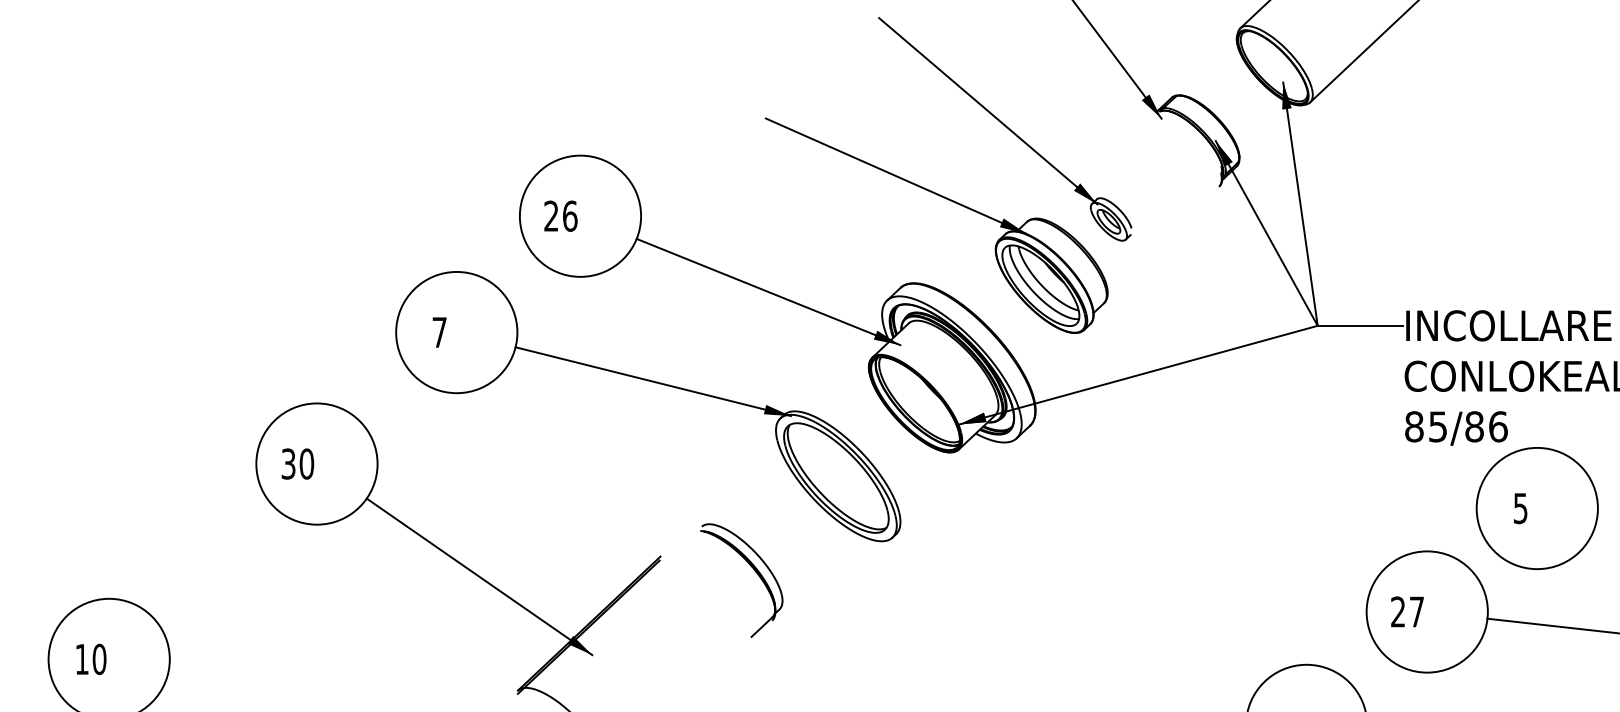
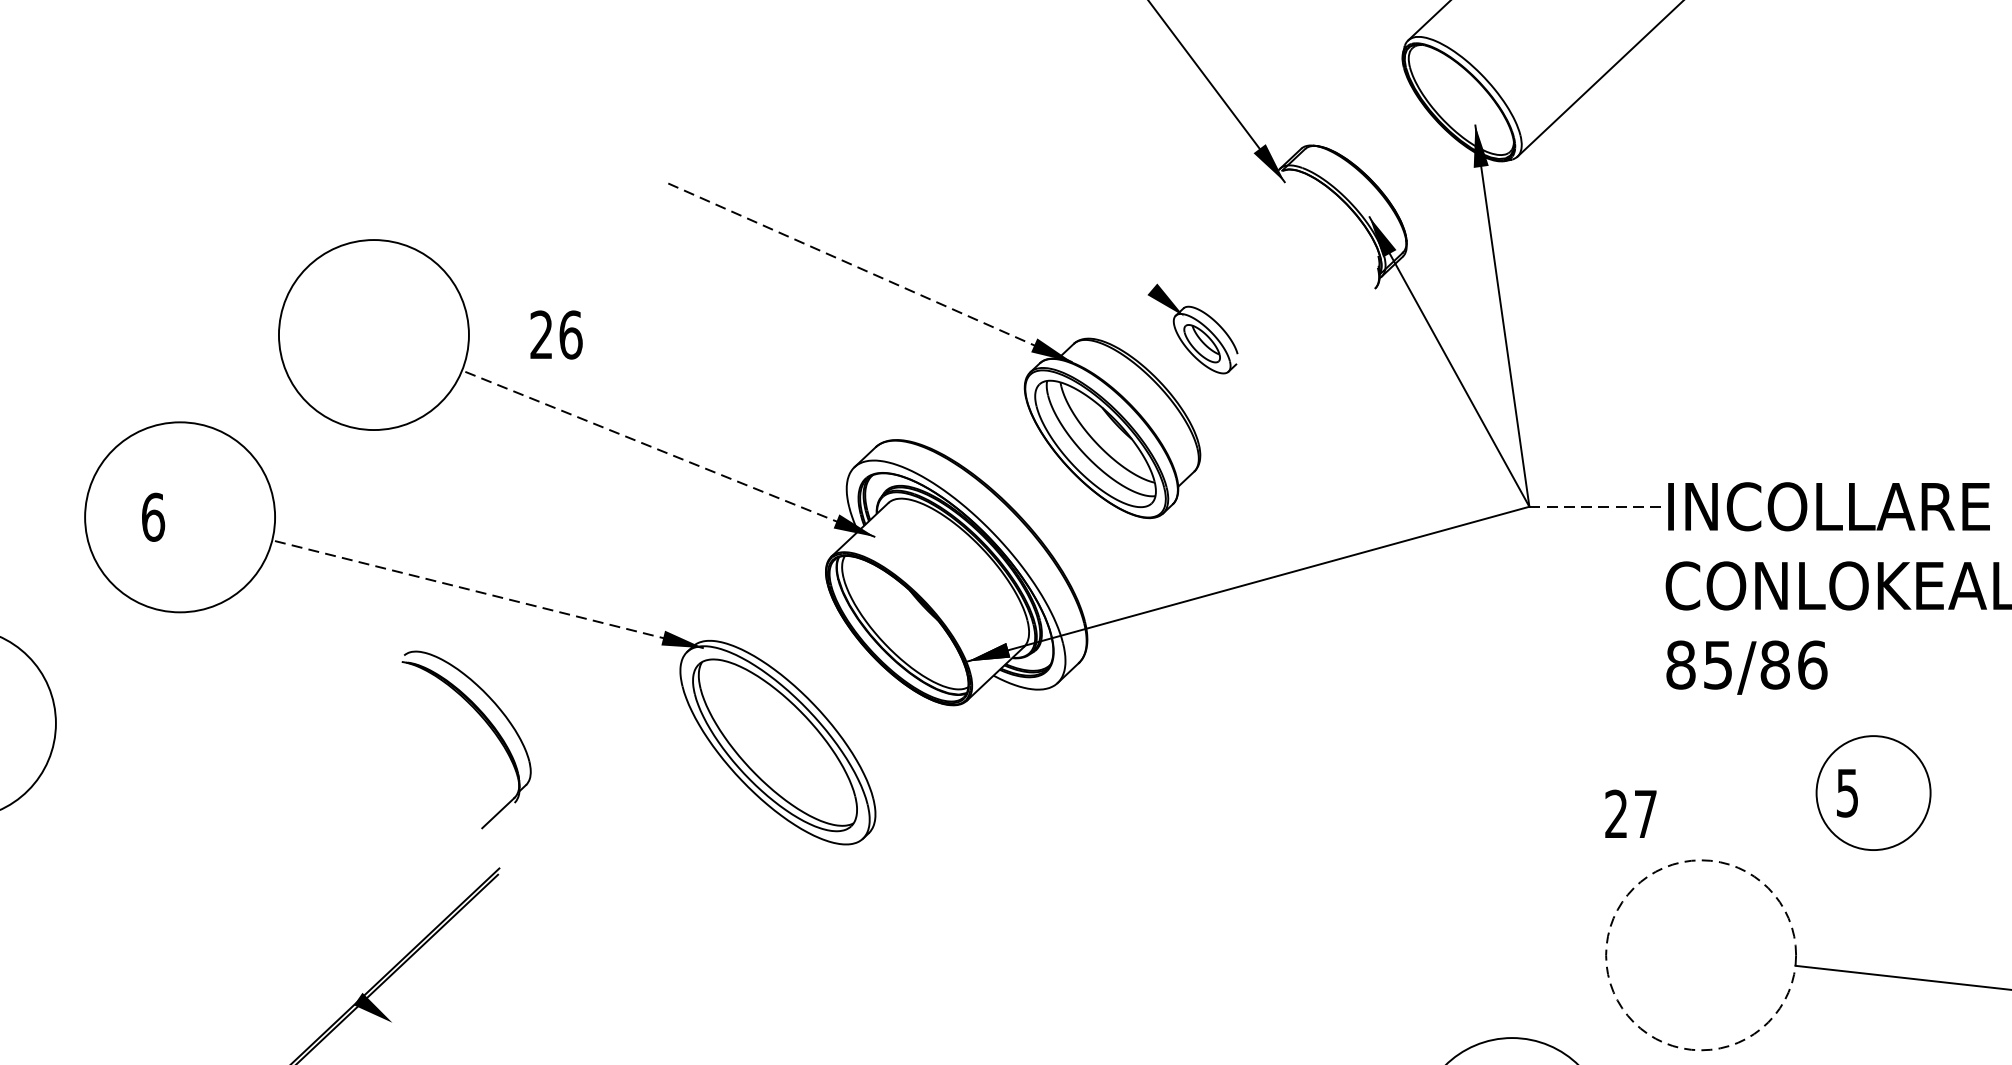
line: (988, 111) -> (1013, 170), removed
line: (895, 175) -> (867, 271), solid -> dashed
text: (560, 215) -> (555, 333), moved
line: (768, 291) -> (668, 452), solid -> dashed
line: (1360, 325) -> (1596, 506), solid -> dashed
text: (439, 332) -> (152, 517), 7 -> 6
line: (653, 381) -> (488, 594), solid -> dashed
circle: (1536, 508) -> (1872, 793), size x0.6
part: (754, 571) -> (486, 725), moved
line: (479, 576) -> (215, 899), removed
text: (1407, 611) -> (1630, 813), moved
circle: (1426, 611) -> (1699, 954), solid -> dashed

